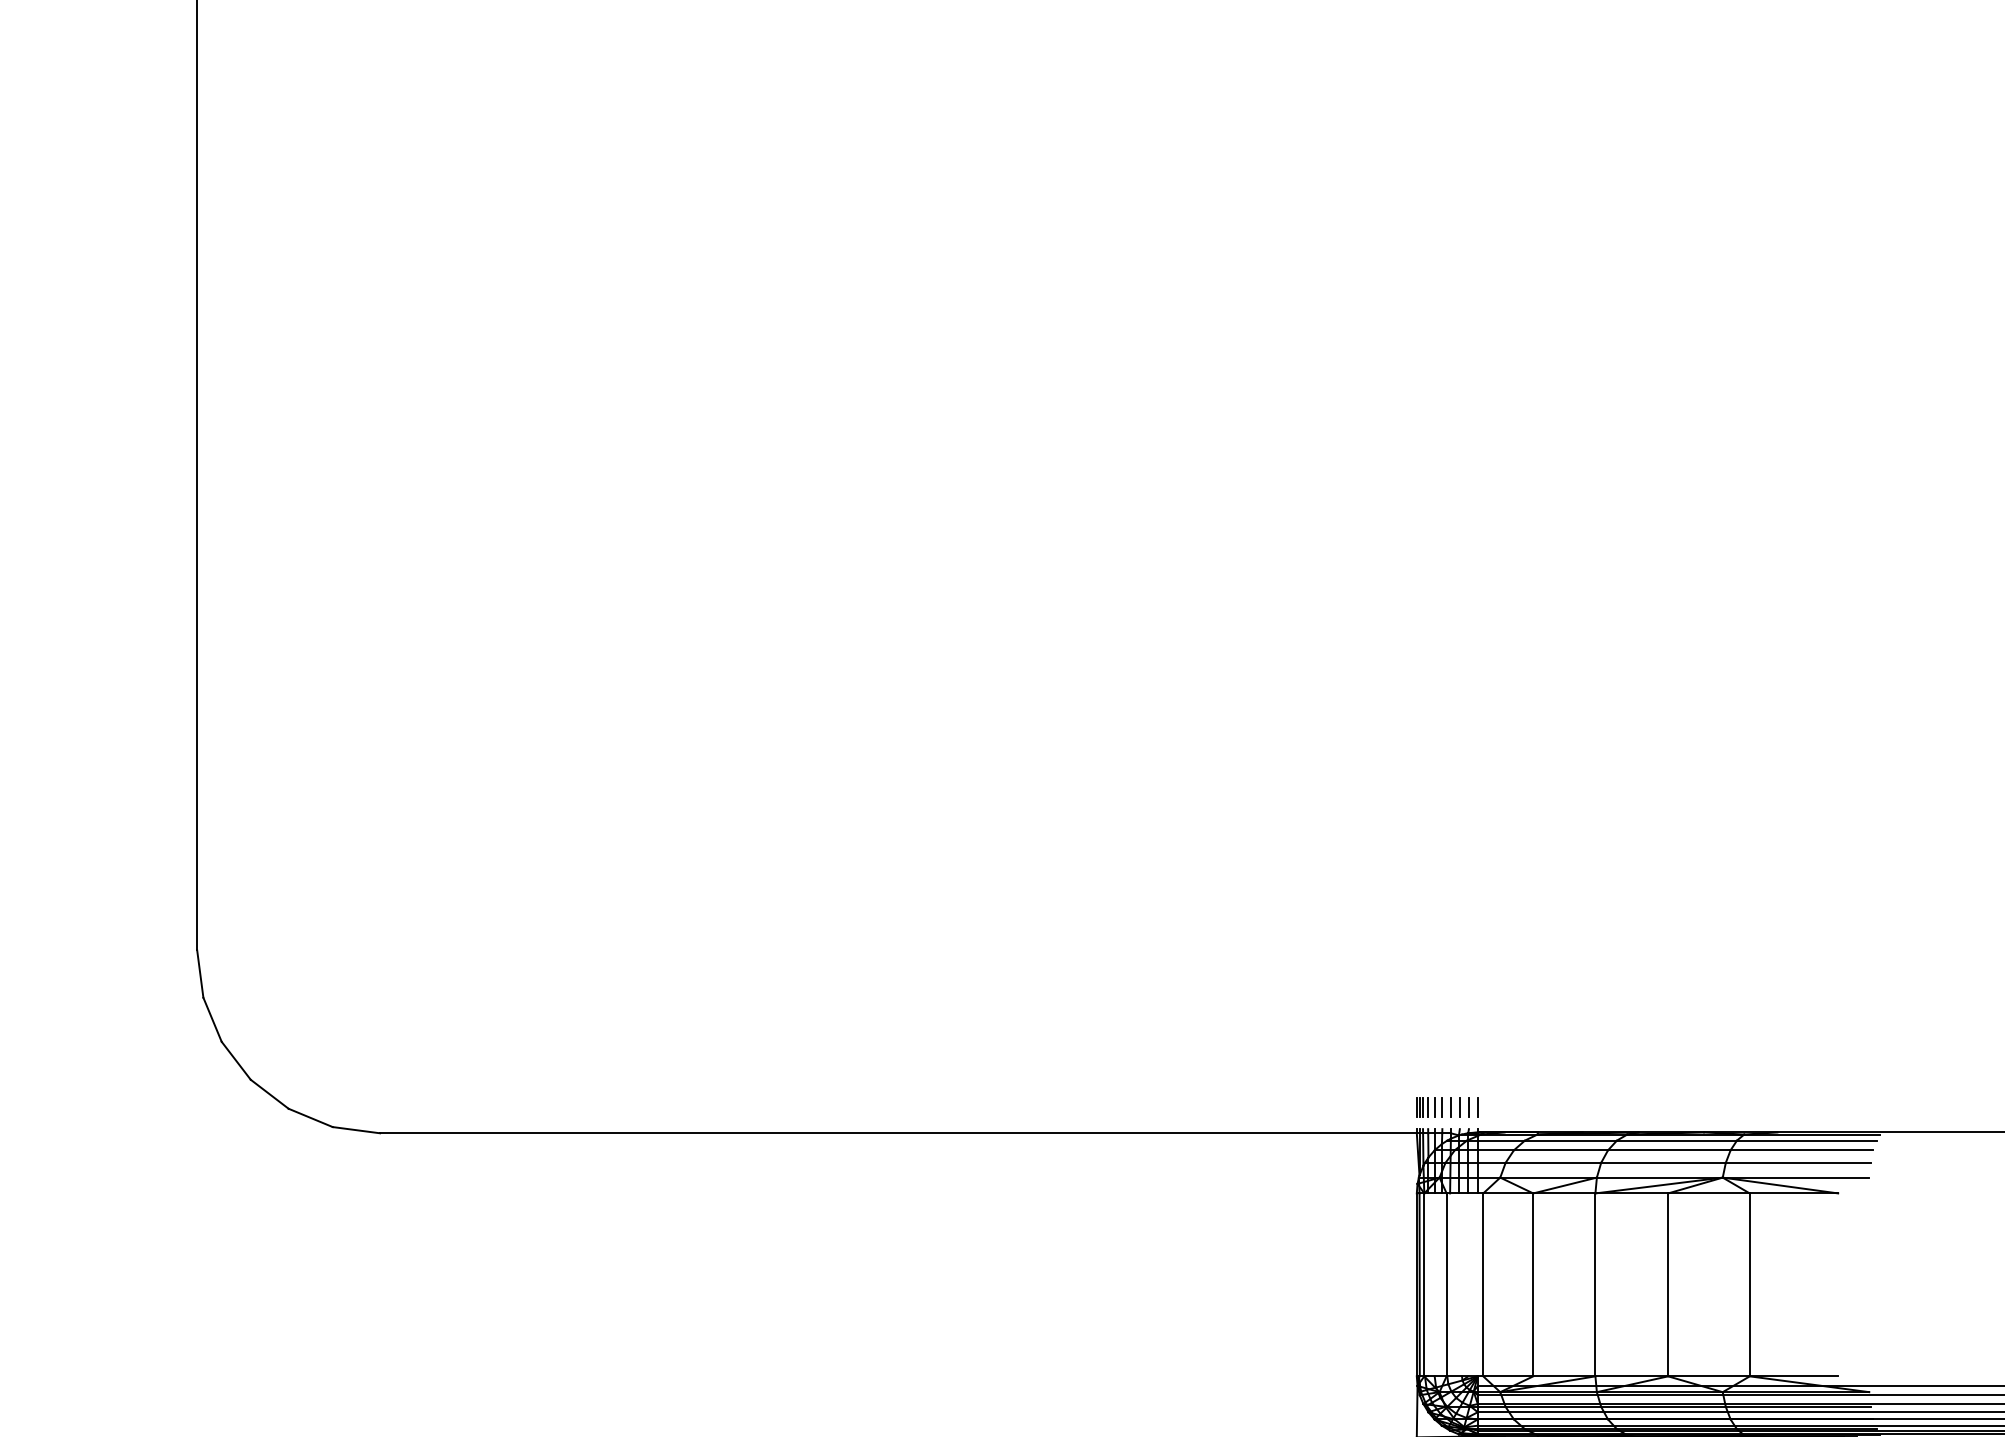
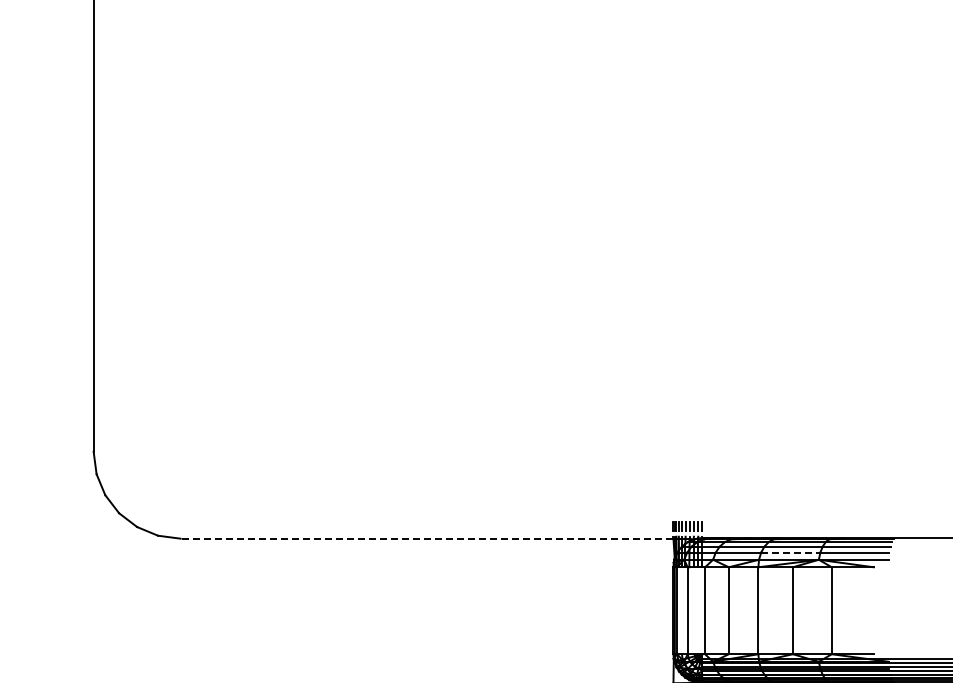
line: (897, 1132) -> (426, 538), solid -> dashed
line: (1662, 1162) -> (790, 552), solid -> dashed

